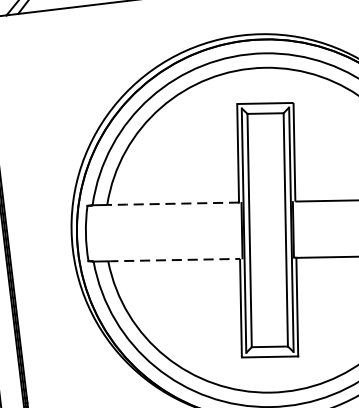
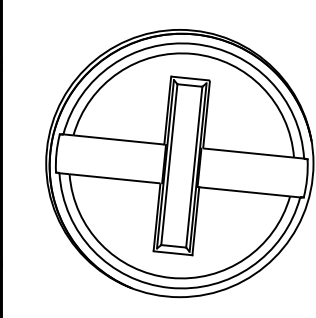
line: (172, 203) -> (118, 139), dashed -> solid
line: (173, 259) -> (114, 178), dashed -> solid

